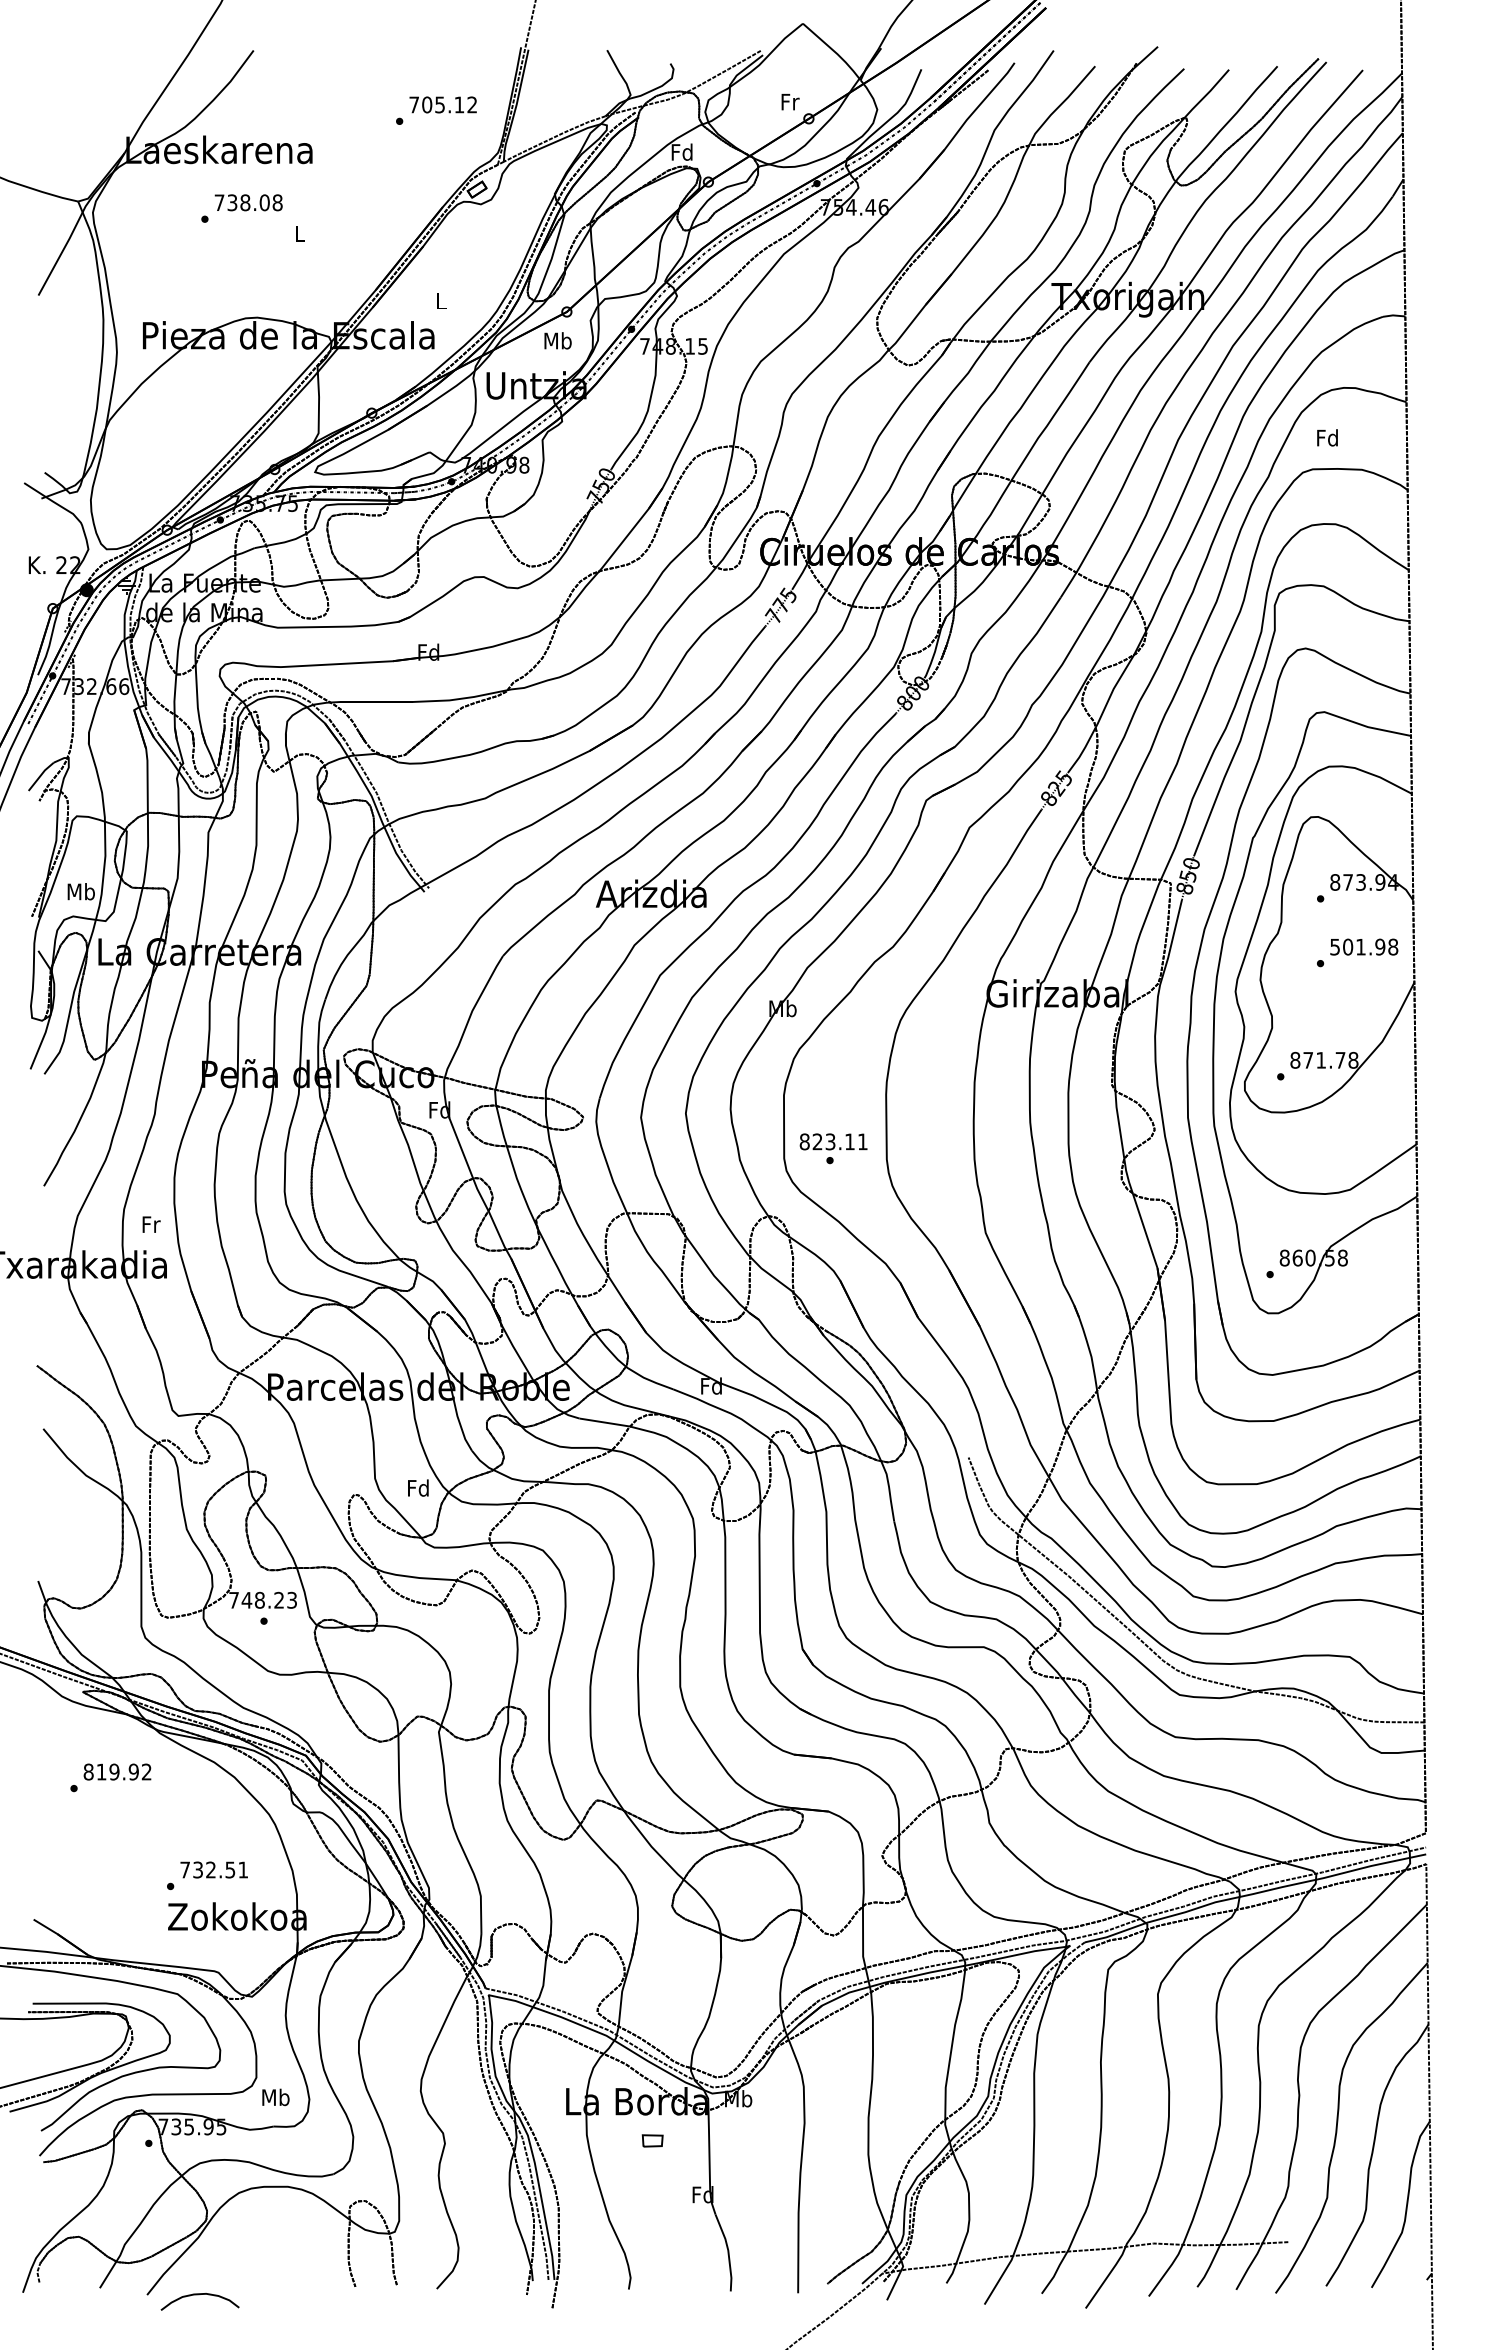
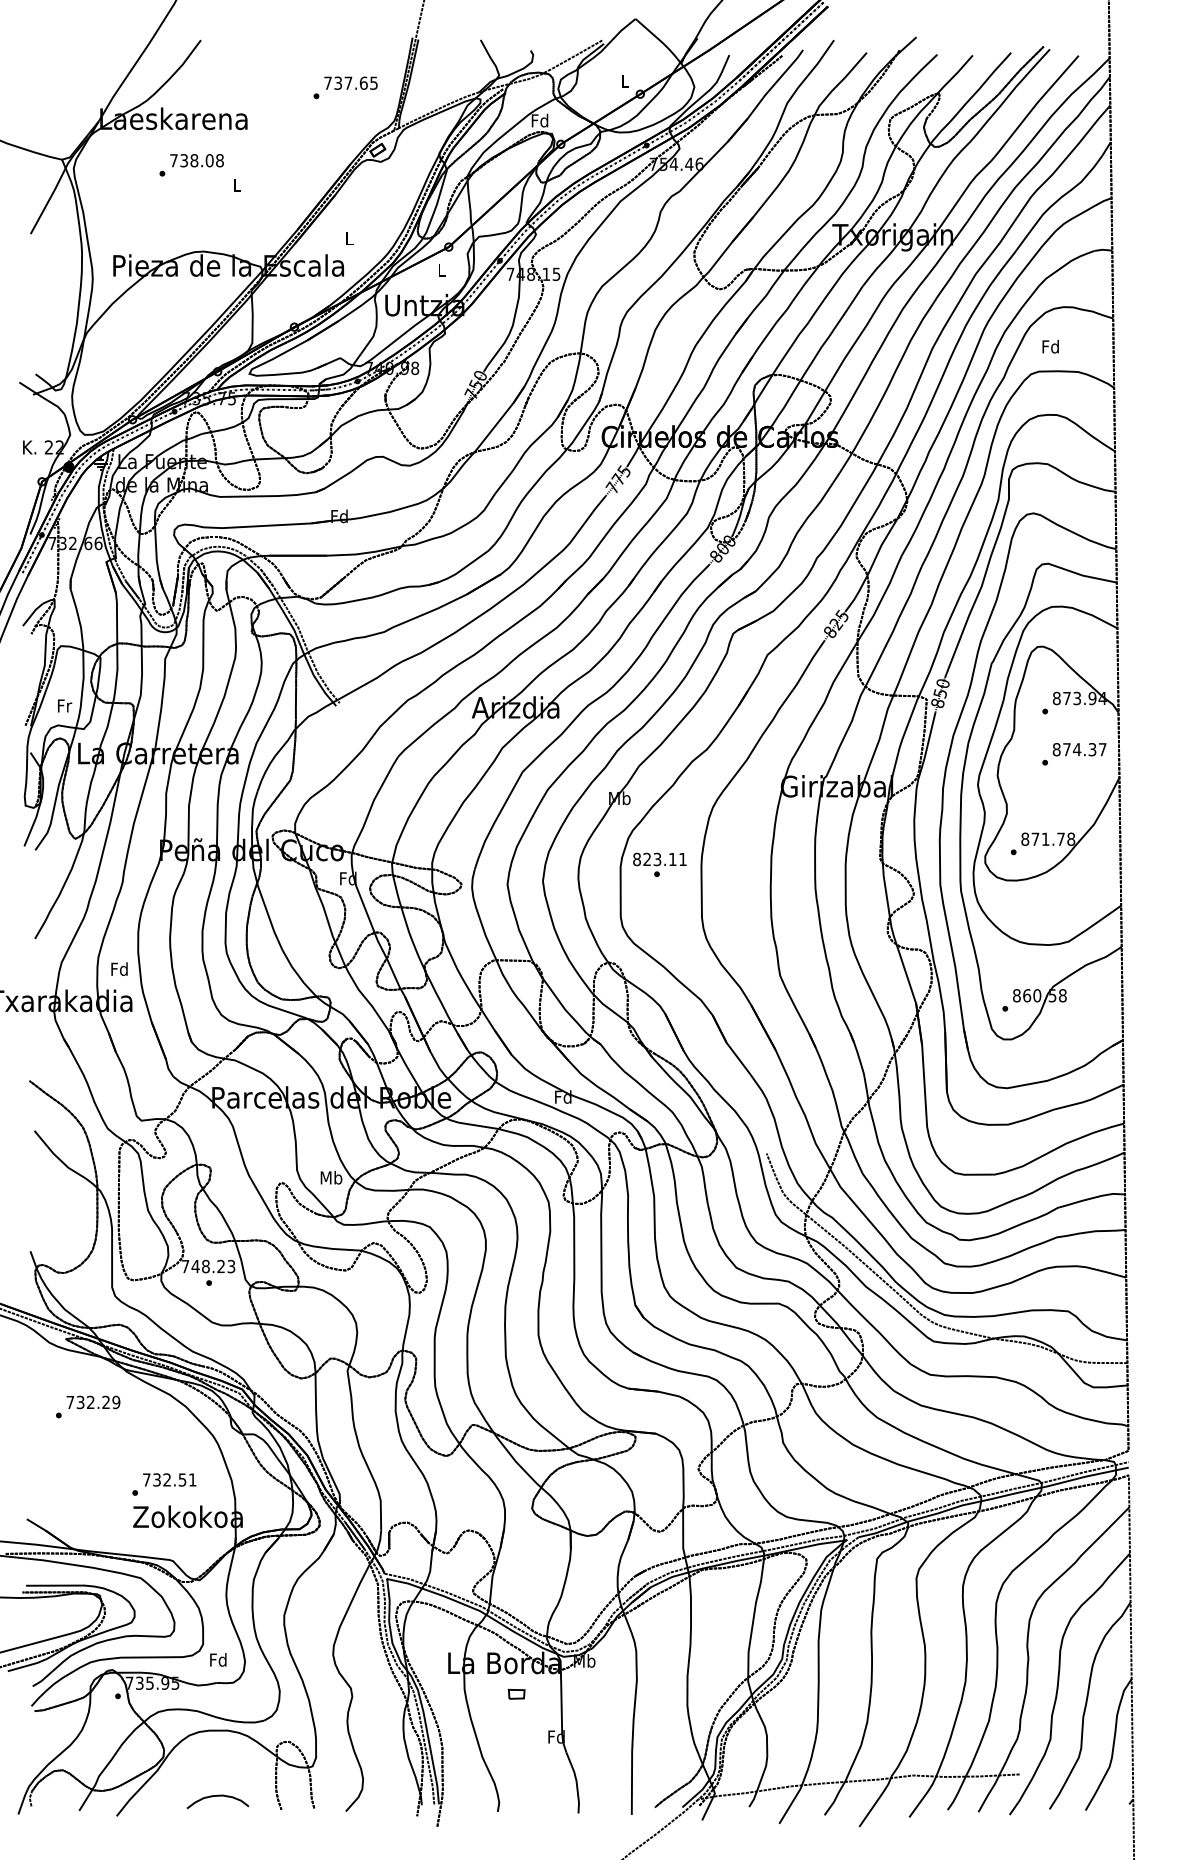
text: (790, 101) -> (625, 80), Fr -> L
text: (449, 104) -> (355, 82), 705.12 -> 737.65
text: (557, 340) -> (441, 269), Mb -> L
text: (80, 891) -> (63, 705), Mb -> Fr
text: (1364, 946) -> (1079, 749), 501.98 -> 874.37
text: (833, 1148) -> (659, 864), moved
text: (150, 1224) -> (119, 969), Fr -> Fd
text: (418, 1487) -> (331, 1177), Fd -> Mb
text: (117, 1771) -> (93, 1402), 819.92 -> 732.29
text: (275, 2097) -> (218, 1659), Mb -> Fd
curve: (199, 2295) -> (217, 1796), moved

